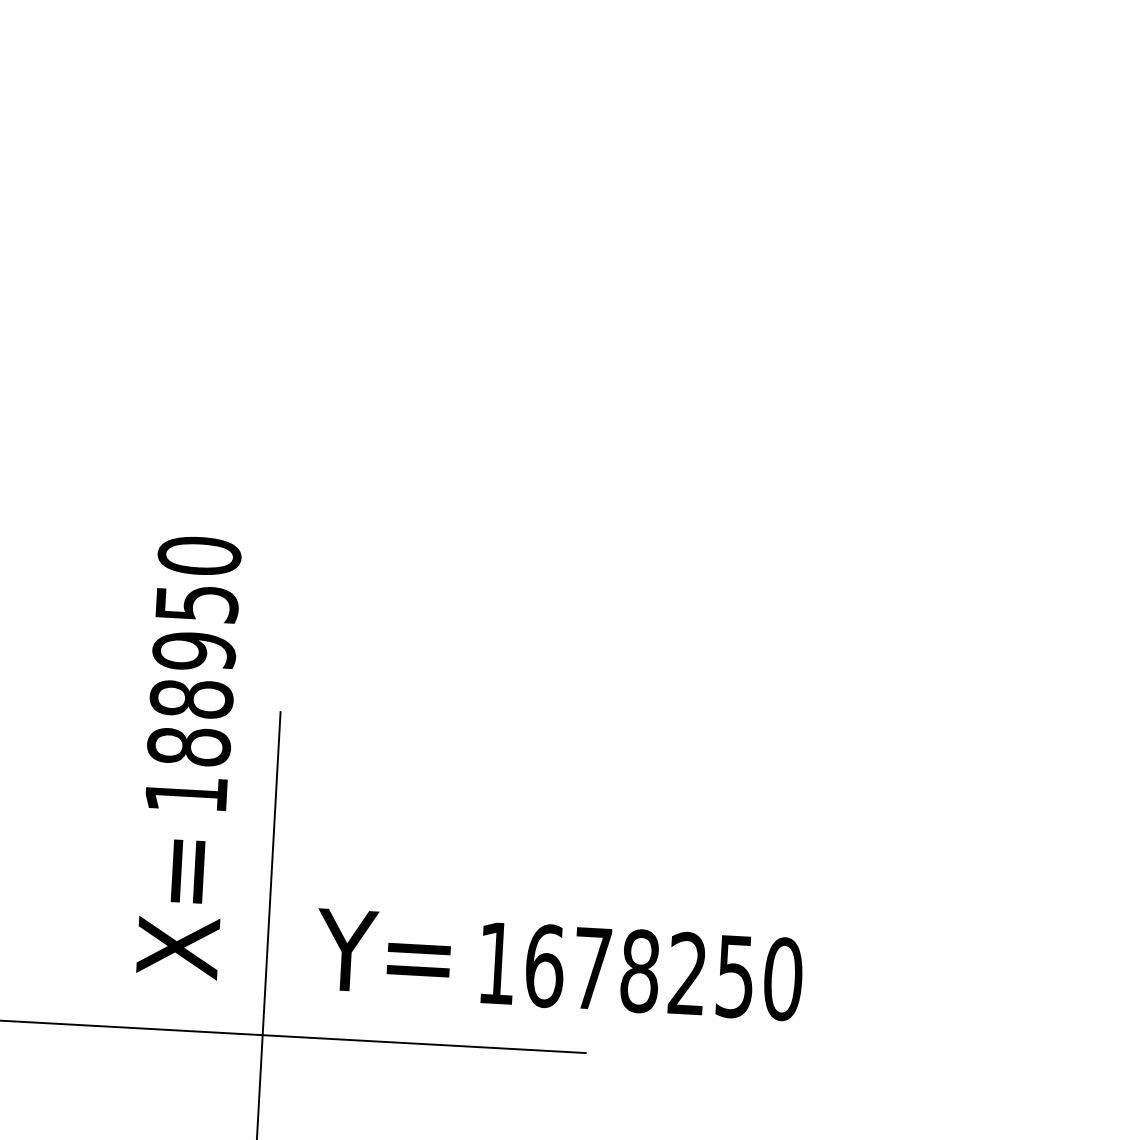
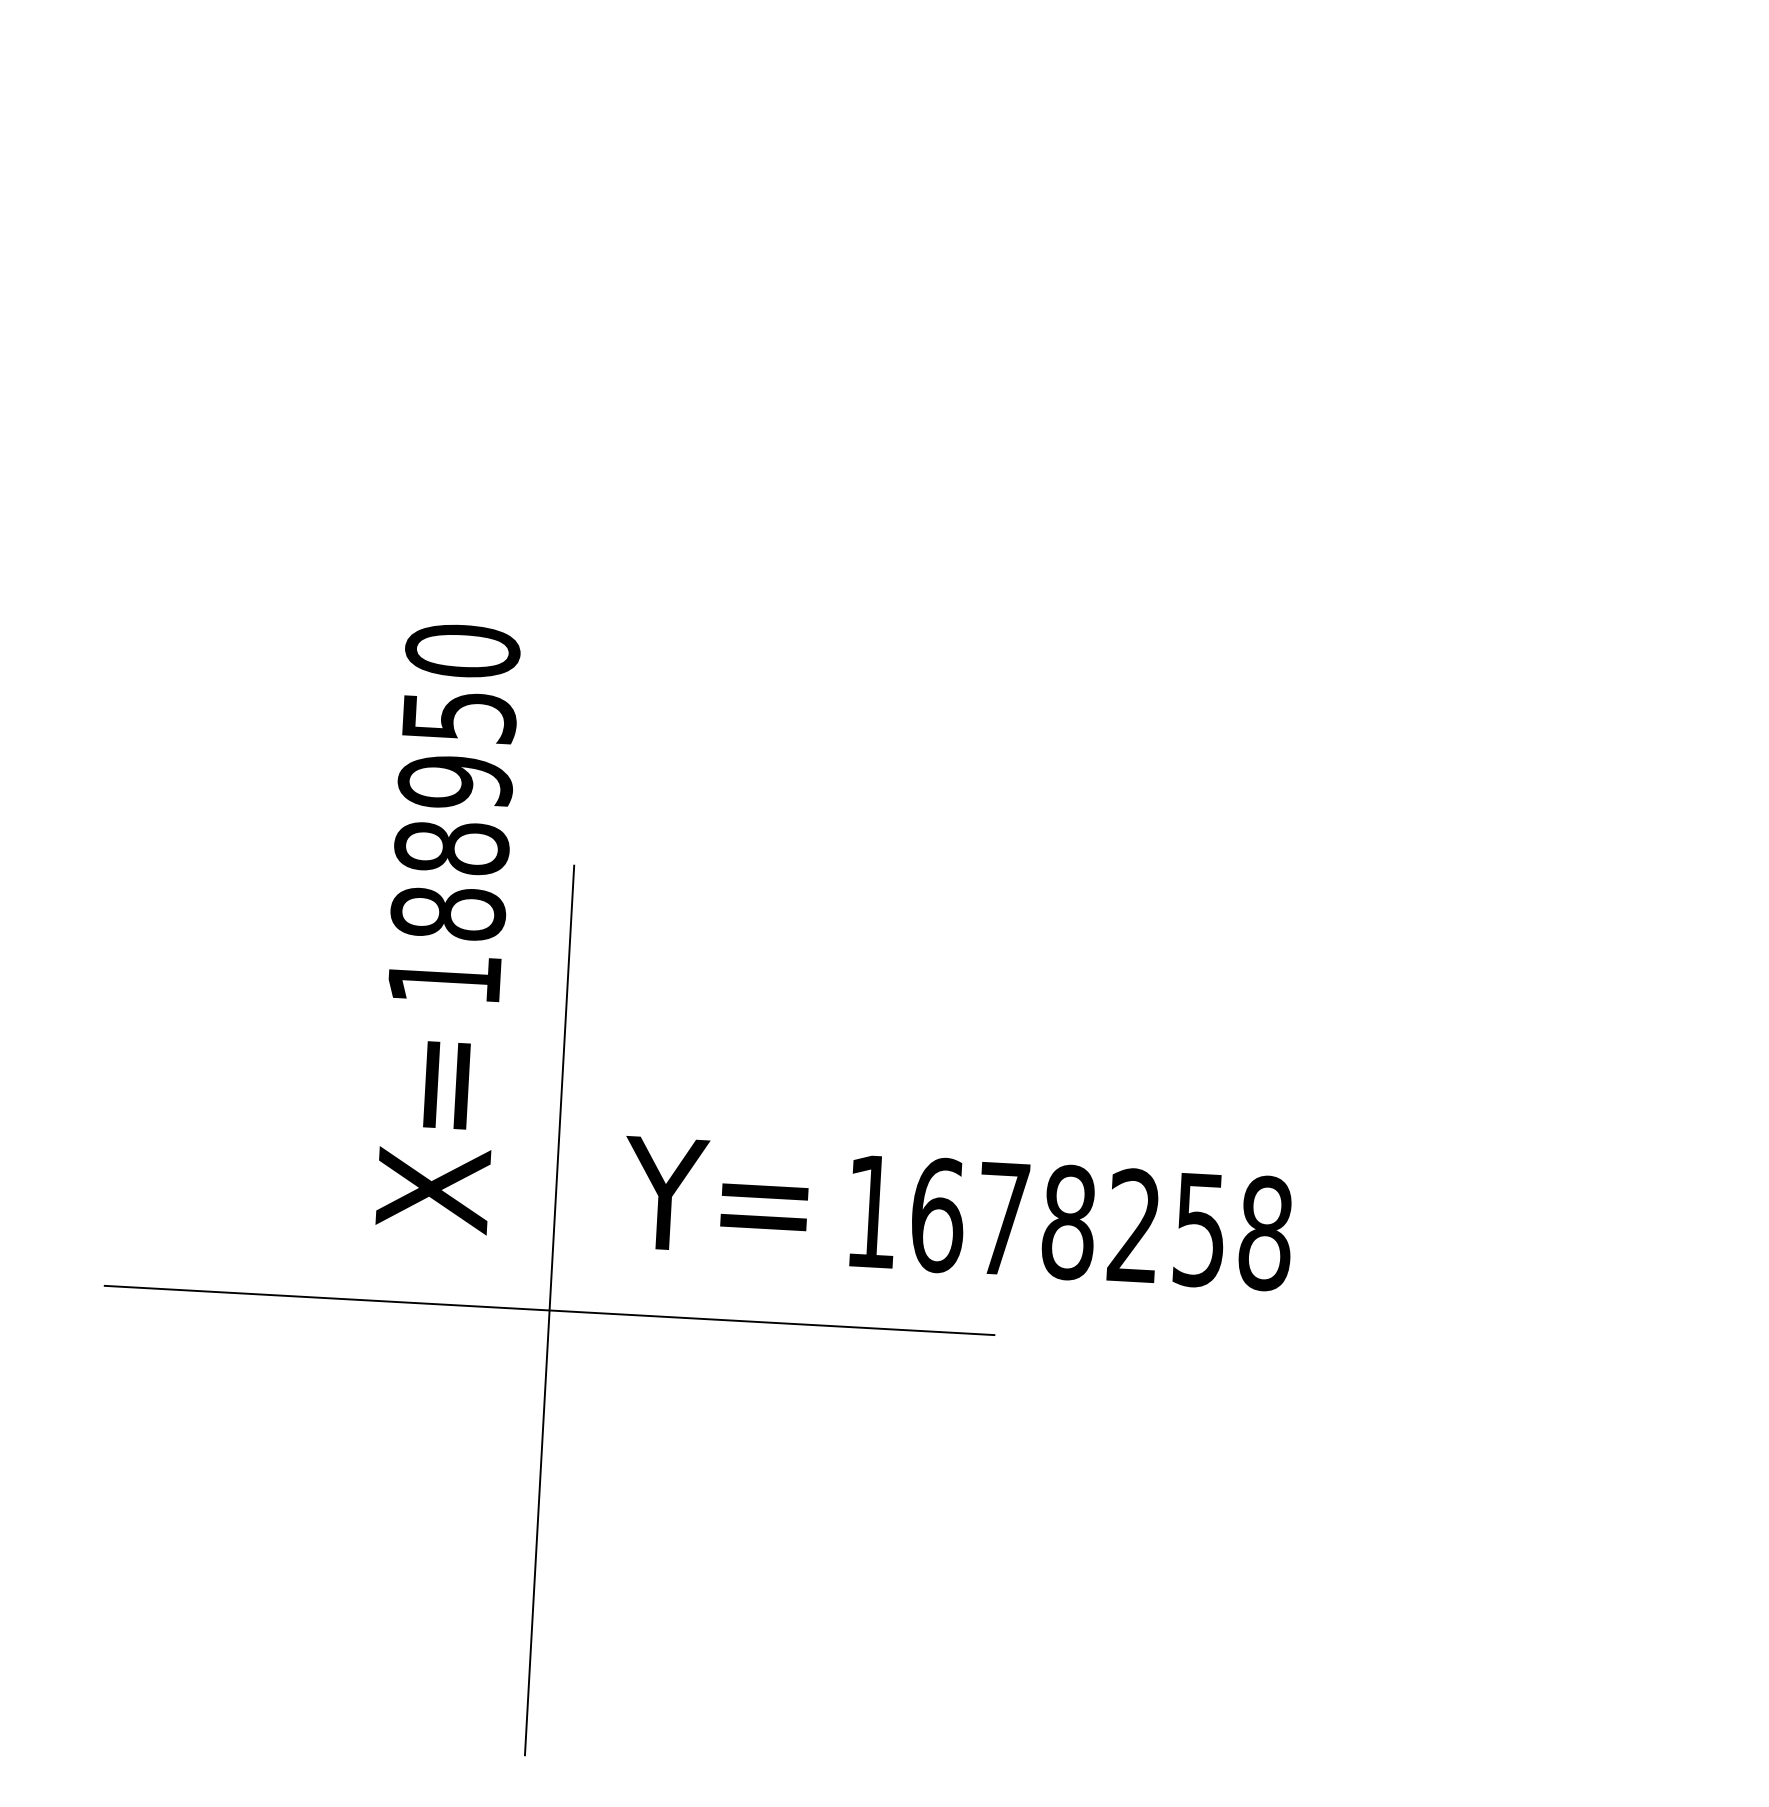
text: (783, 979) -> (1265, 1233), 1678250 -> 1678258

